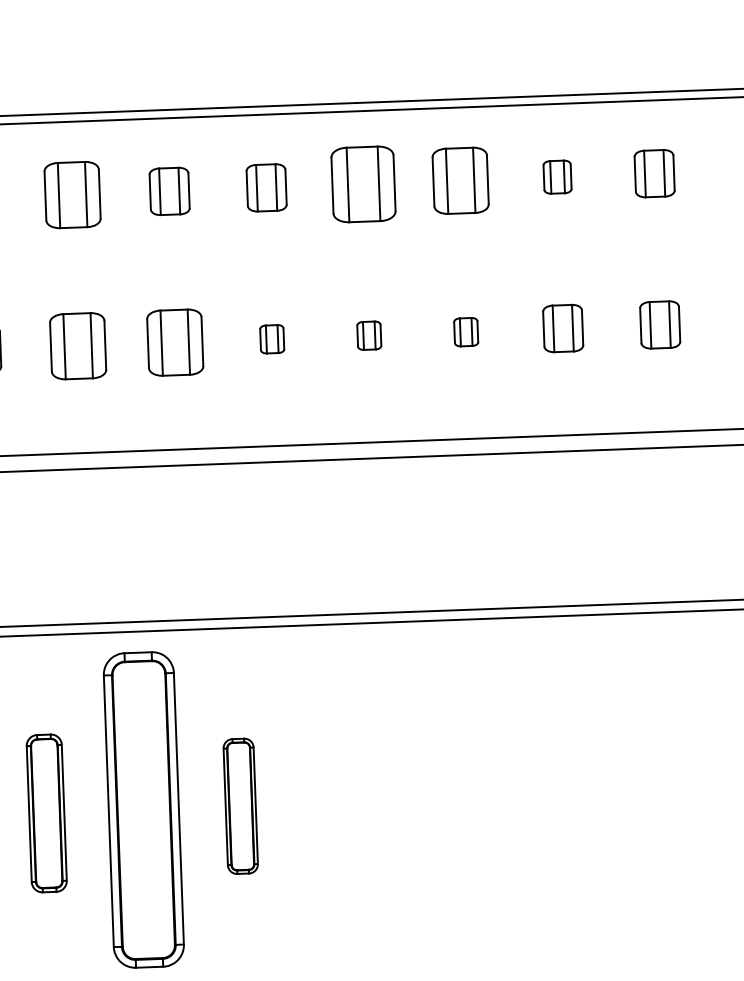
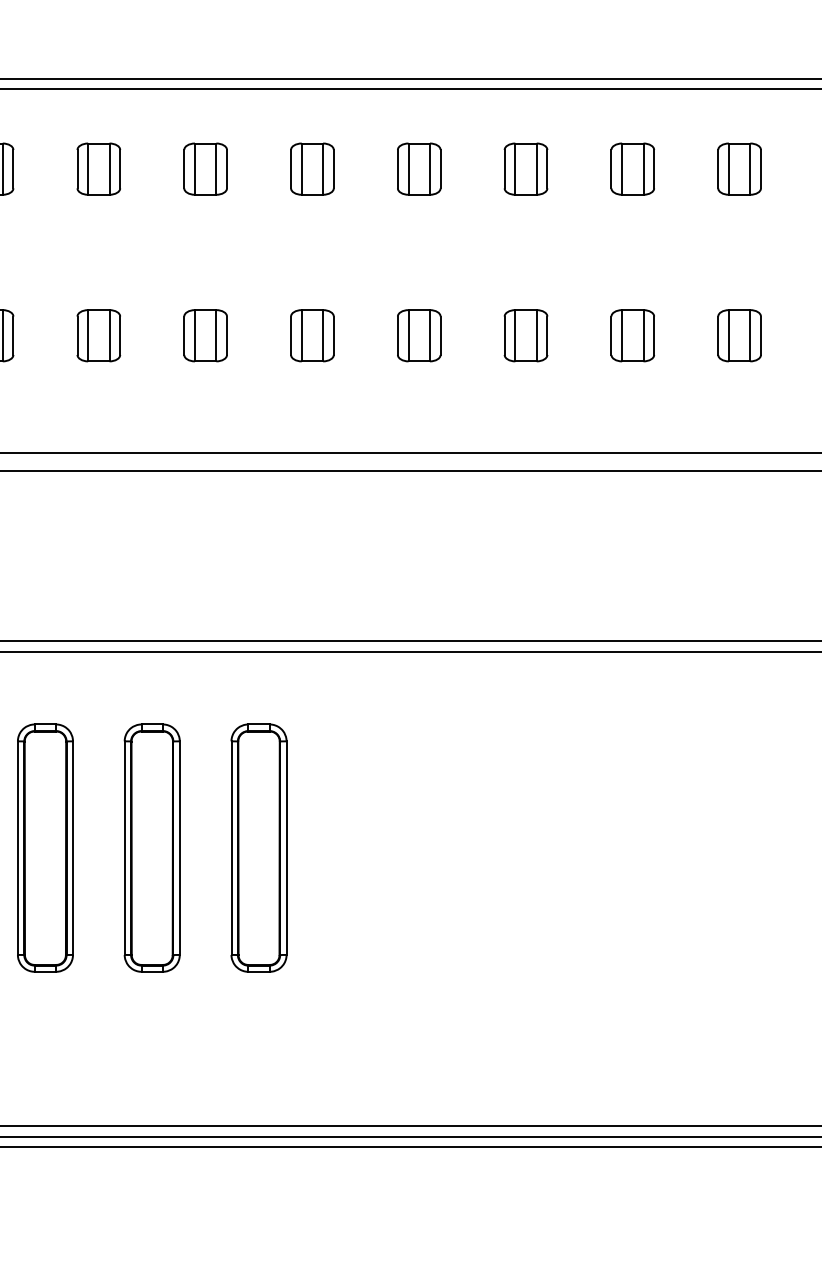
part: (557, 176) -> (632, 168), size x1.43
part: (460, 180) -> (525, 168), size x0.71
part: (363, 183) -> (419, 168), size x0.62
part: (72, 194) -> (98, 168), size x0.71
part: (465, 331) -> (525, 335), size x1.67
part: (369, 335) -> (419, 335), size x1.67
part: (272, 338) -> (312, 335), size x1.67
part: (175, 342) -> (205, 335), size x0.71
part: (77, 346) -> (98, 335), size x0.71
part: (240, 805) -> (258, 847), size x1.67
part: (143, 809) -> (151, 847), size x0.71
part: (46, 812) -> (45, 847), size x1.43

